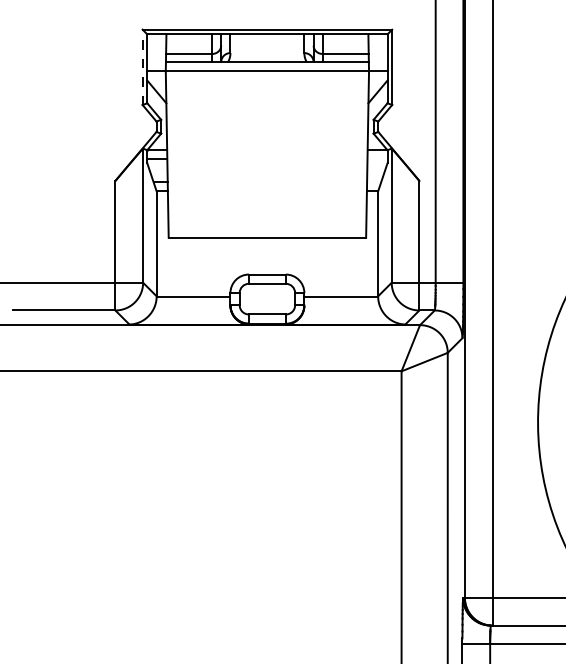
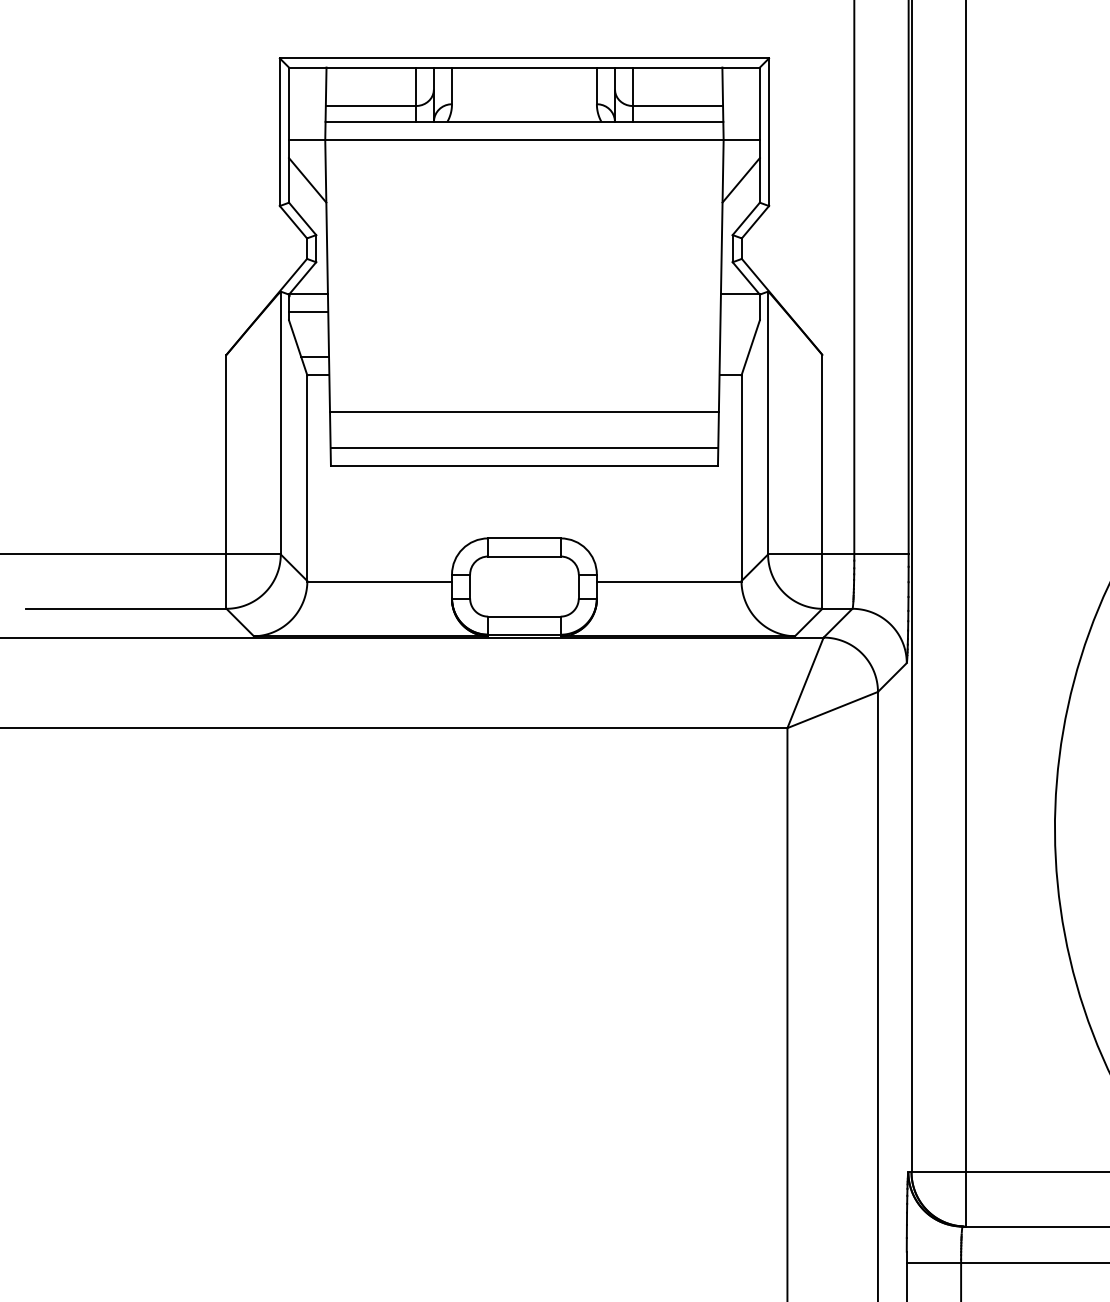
line: (142, 67) -> (279, 132), dashed -> solid
line: (267, 210) -> (524, 412), added
line: (267, 228) -> (524, 448), added

